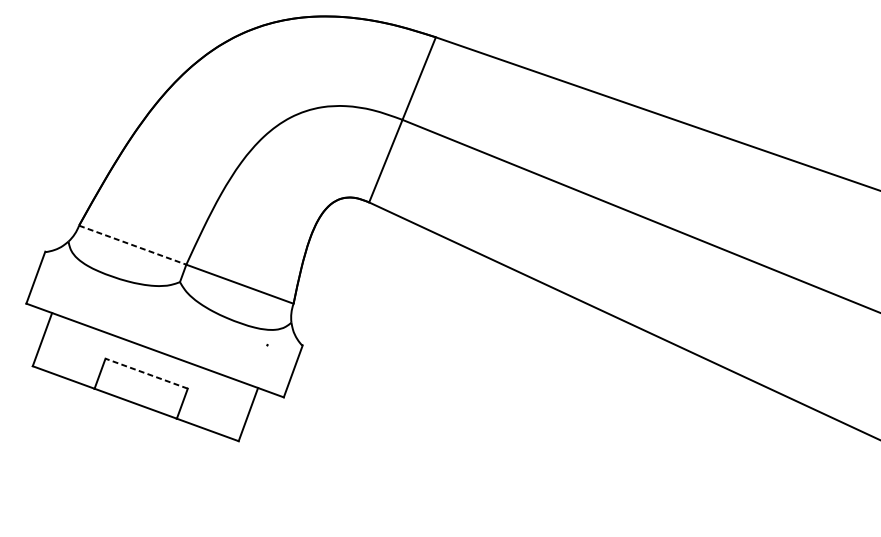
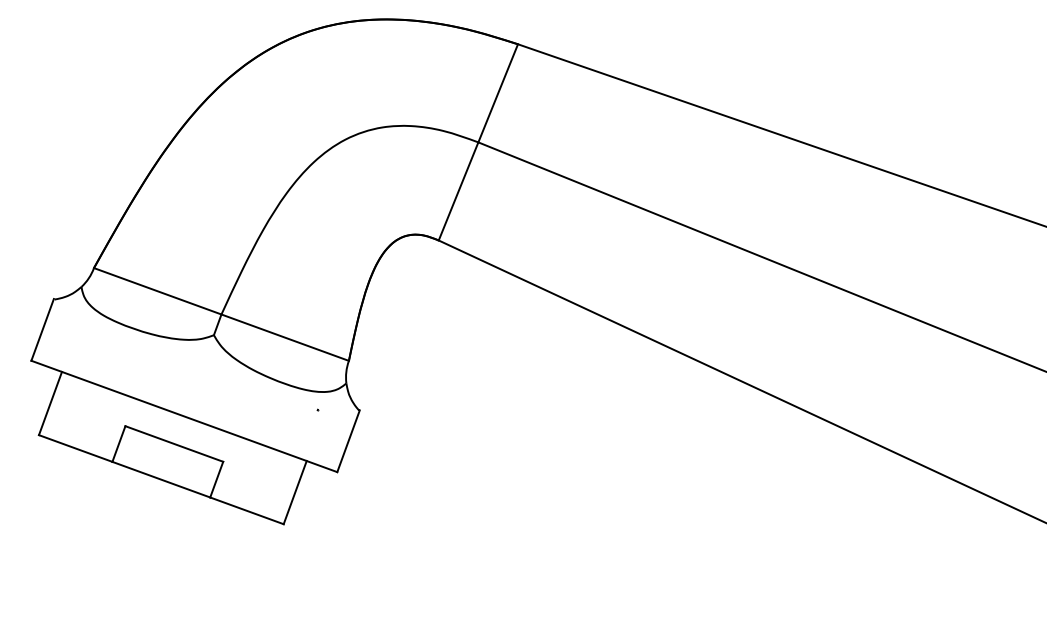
line: (132, 245) -> (157, 291), dashed -> solid
line: (145, 373) -> (173, 443), dashed -> solid

